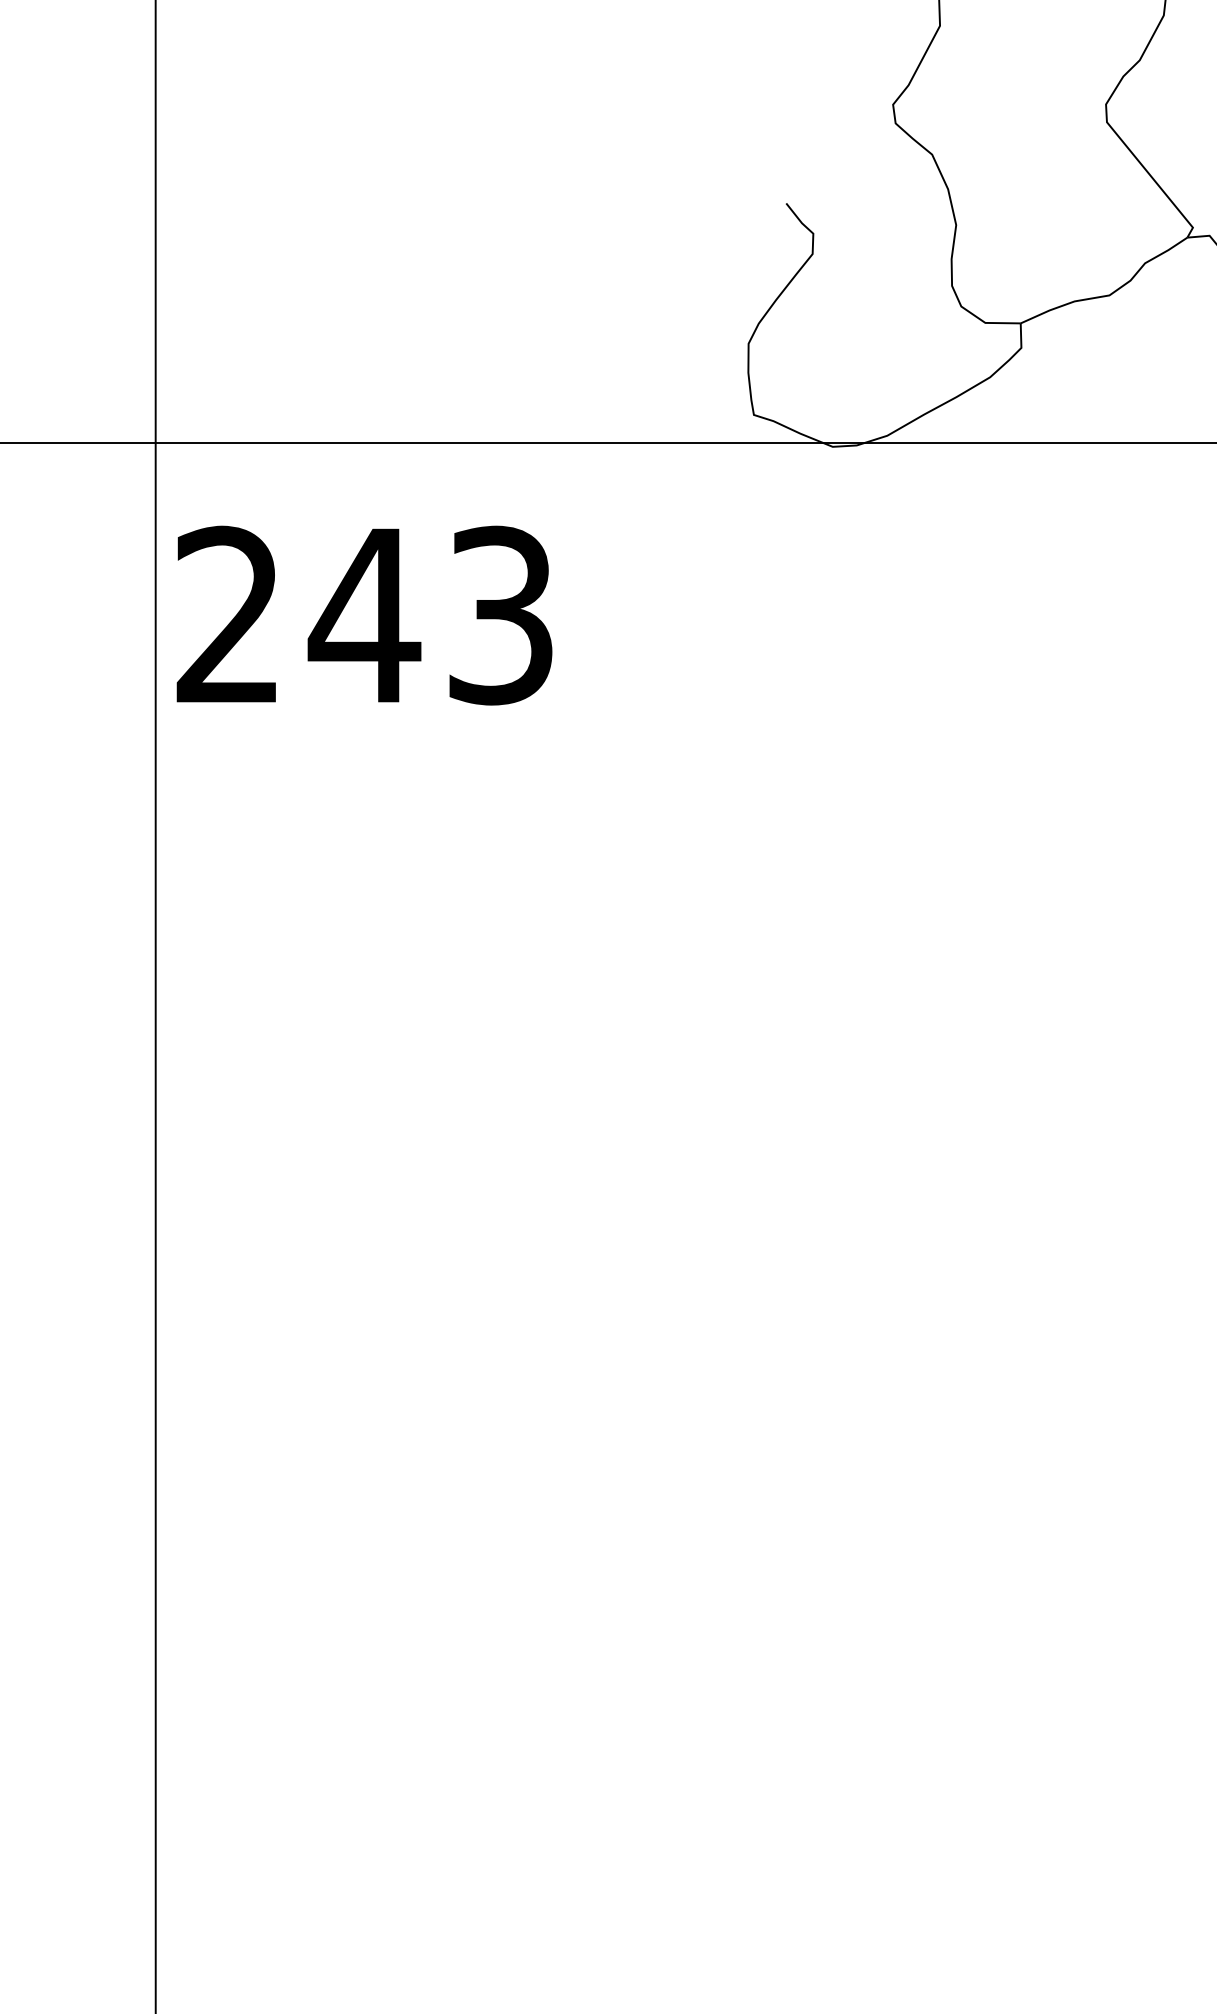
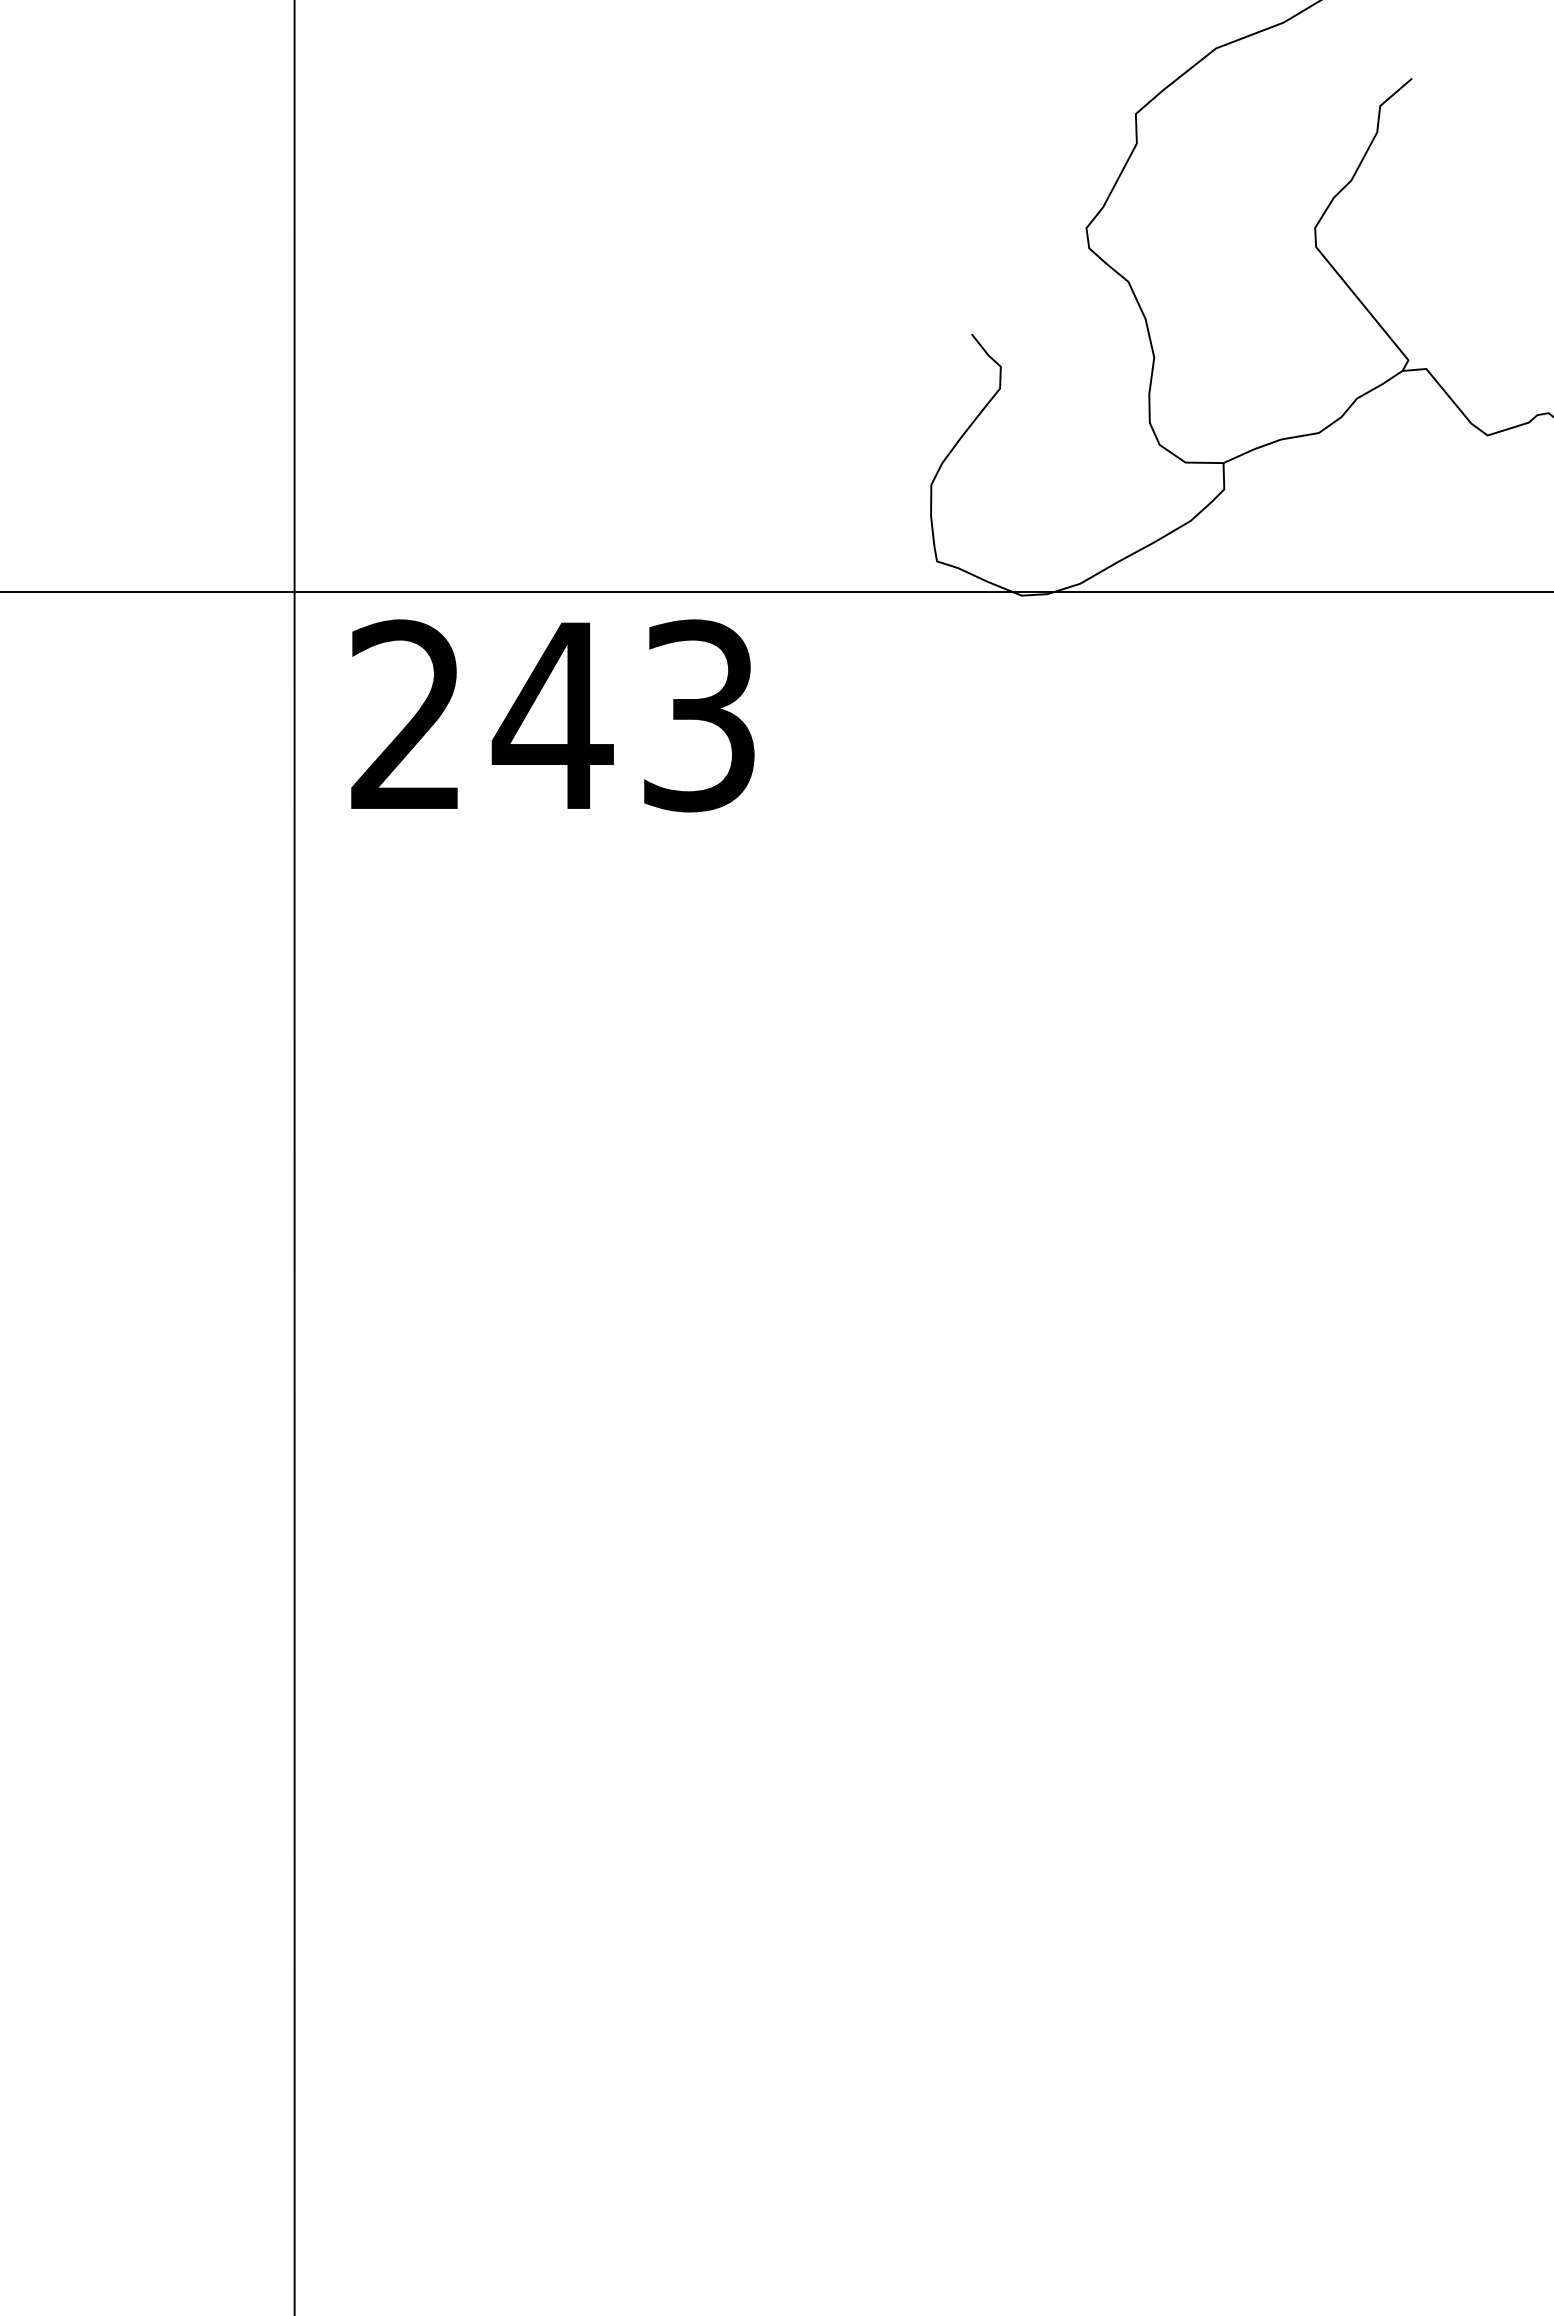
text: (364, 615) -> (552, 715), moved

